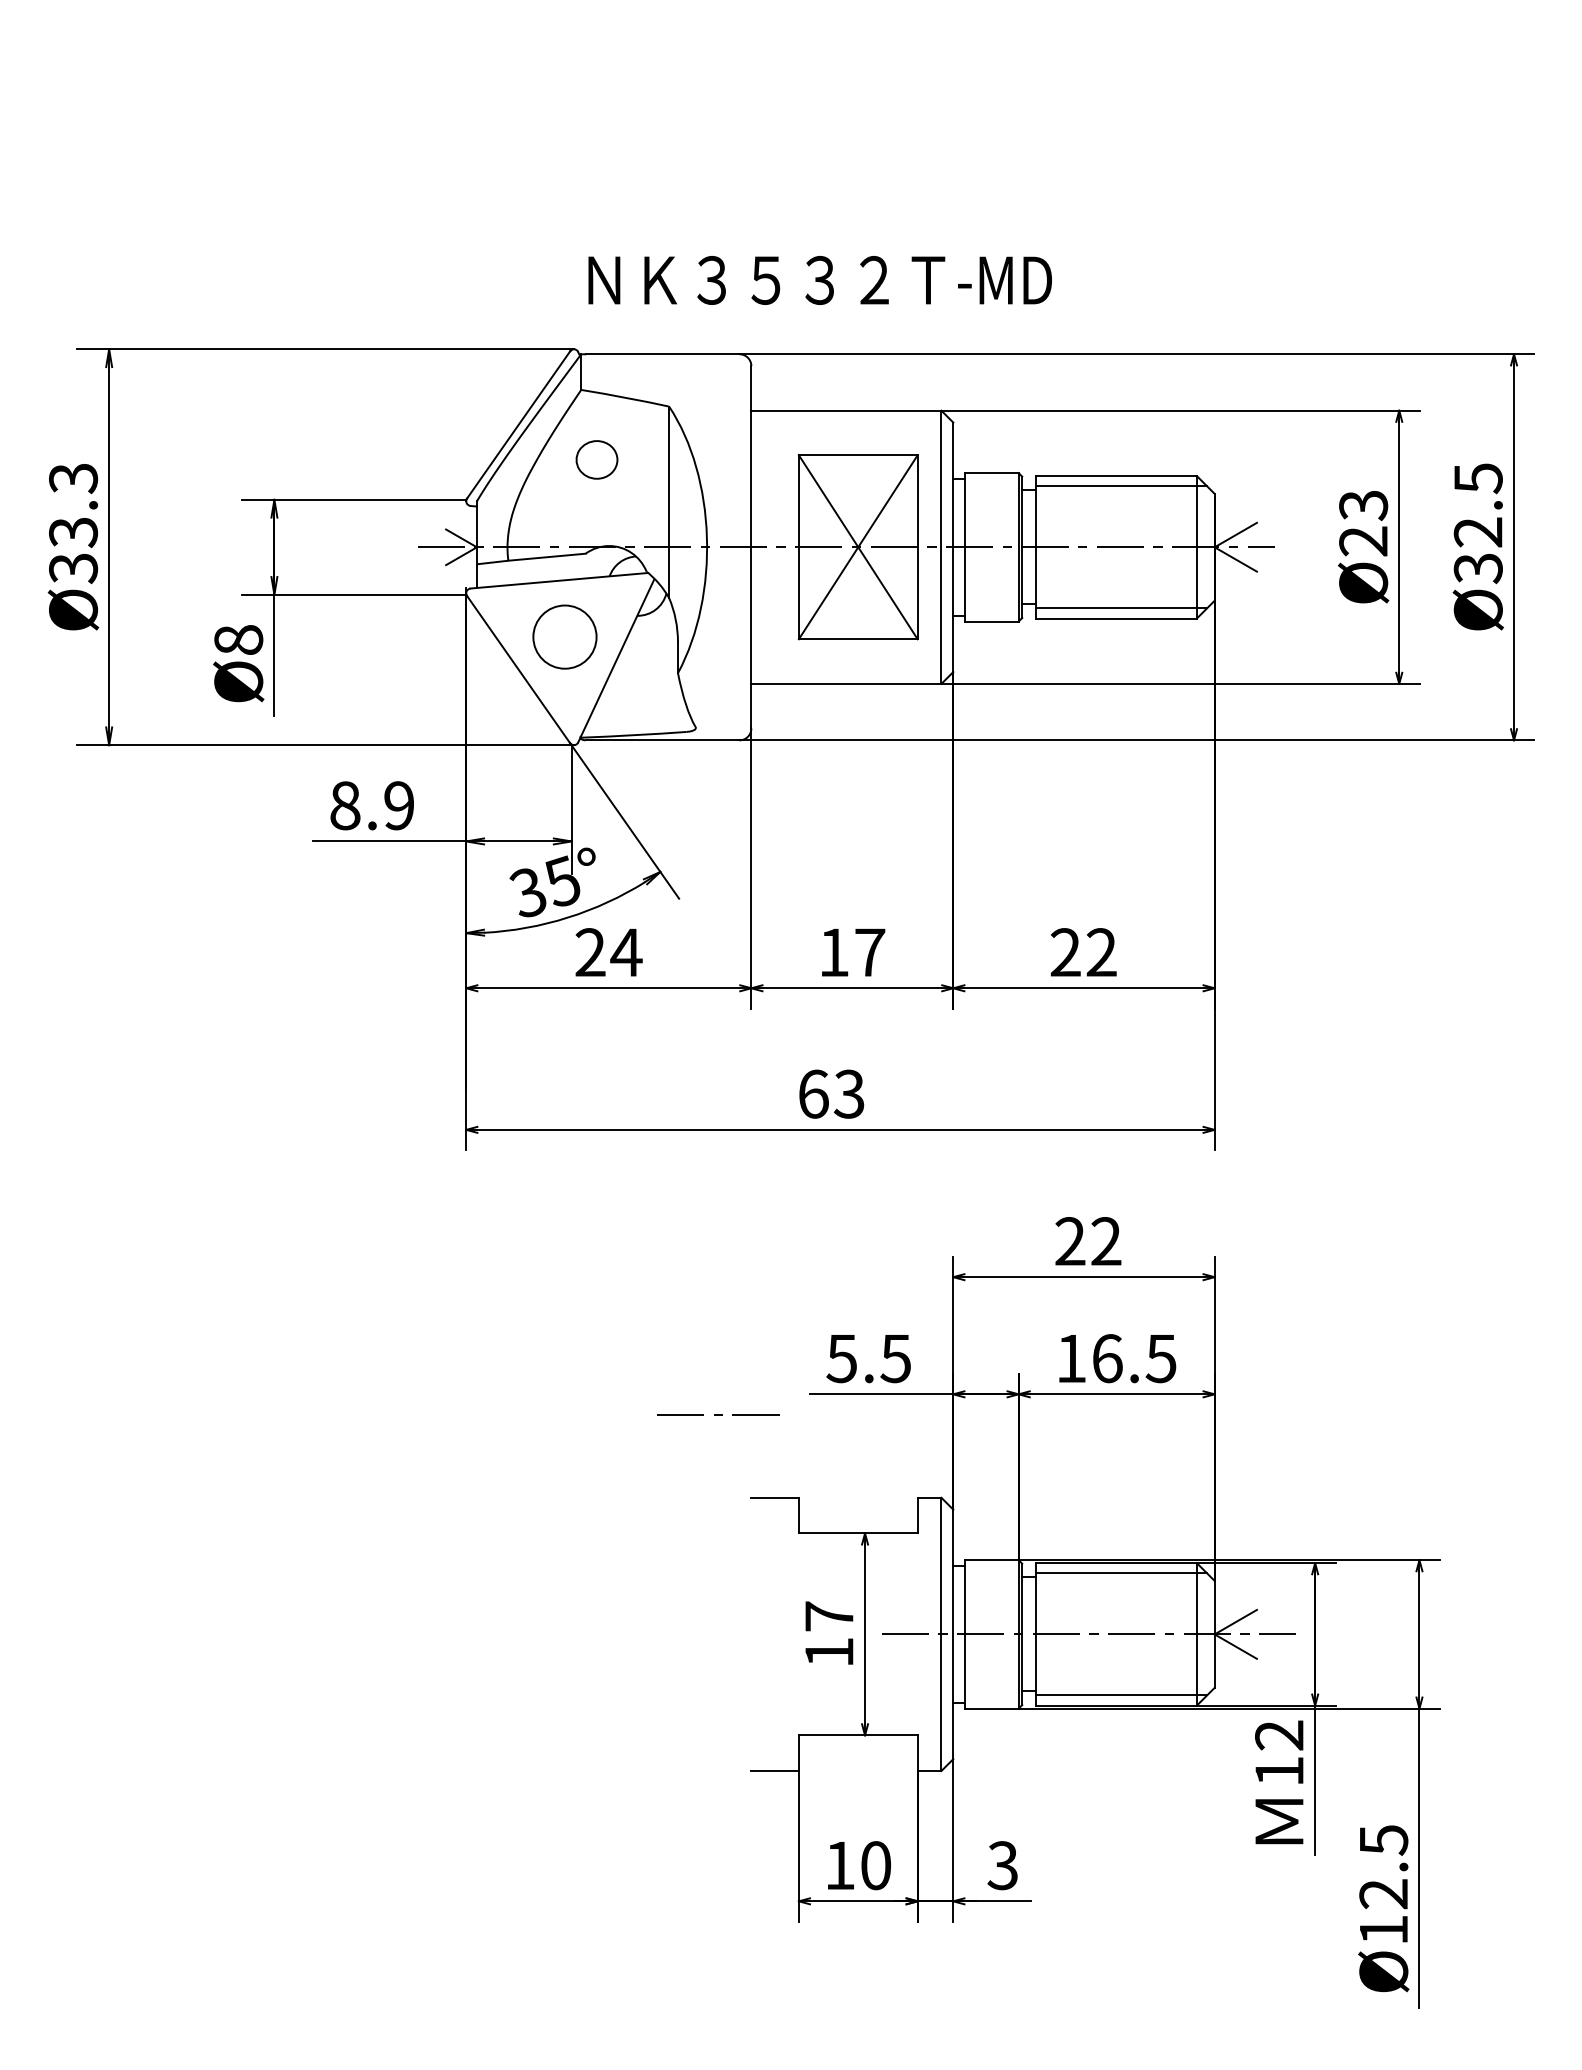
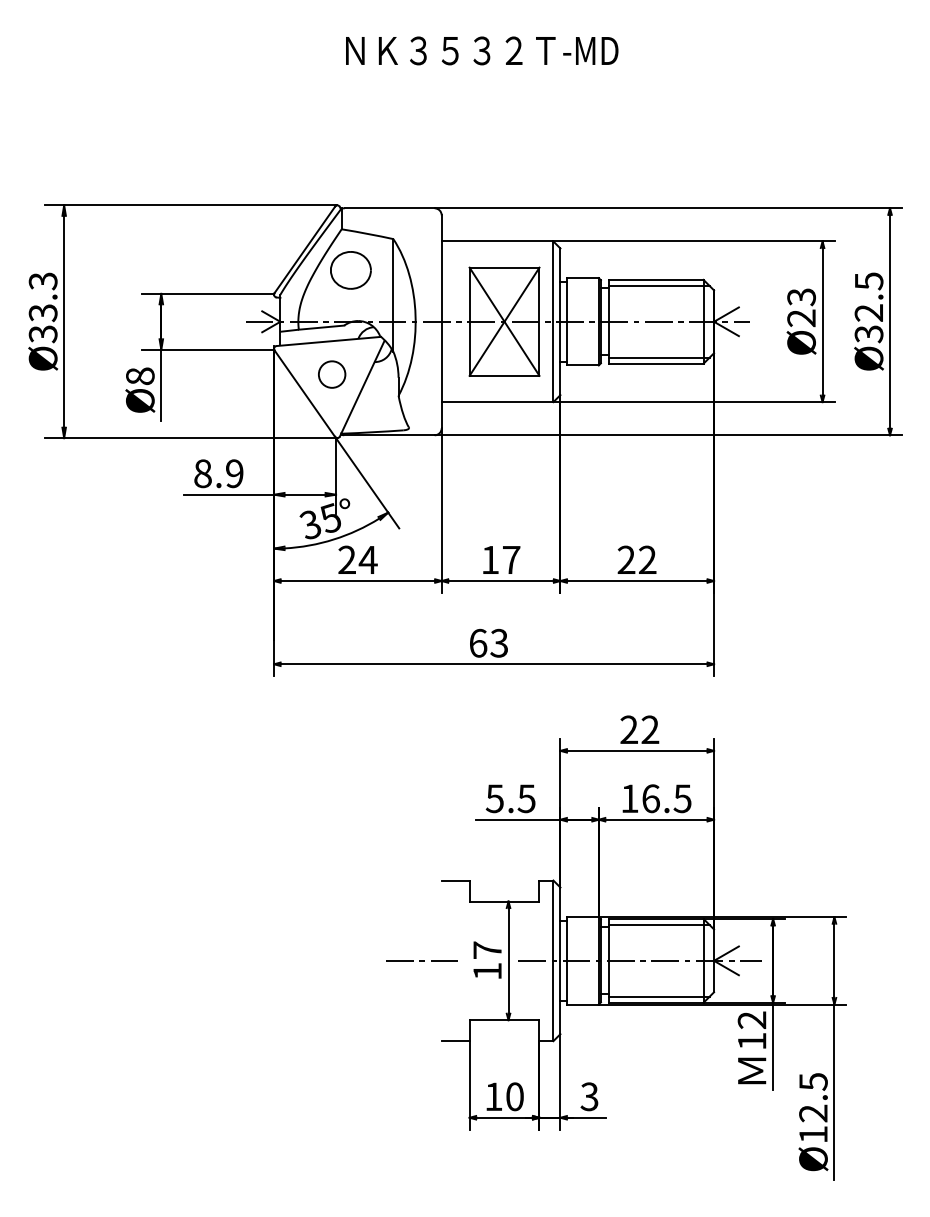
text: (820, 279) -> (482, 50), moved
part: (596, 460) -> (350, 270), size x1.67
circle: (563, 636) -> (331, 374), size x0.71
line: (717, 1414) -> (421, 960), moved

